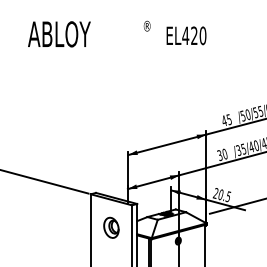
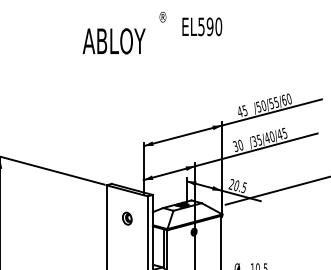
text: (58, 34) -> (113, 41), moved
text: (189, 35) -> (205, 26), EL420 -> EL590
part: (111, 227) -> (127, 218), size x0.6

